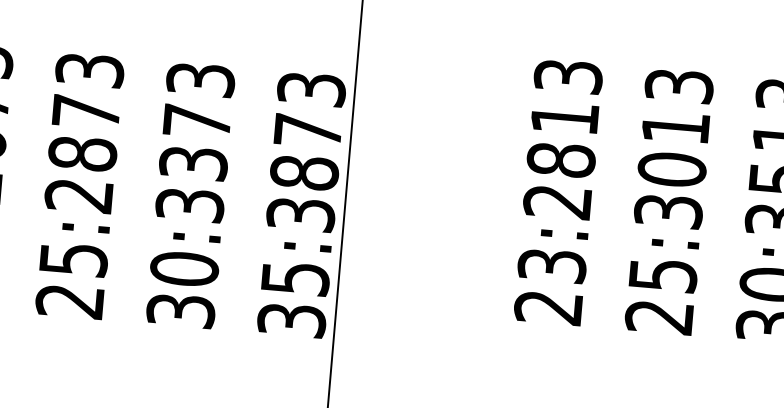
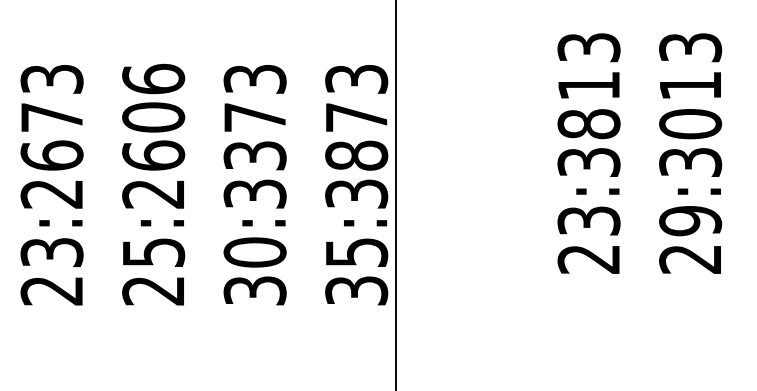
text: (86, 110) -> (153, 116), 25:2873 -> 25:2606
text: (557, 201) -> (588, 162), 23:2813 -> 23:3813
text: (662, 275) -> (690, 221), 25:3013 -> 29:3013

